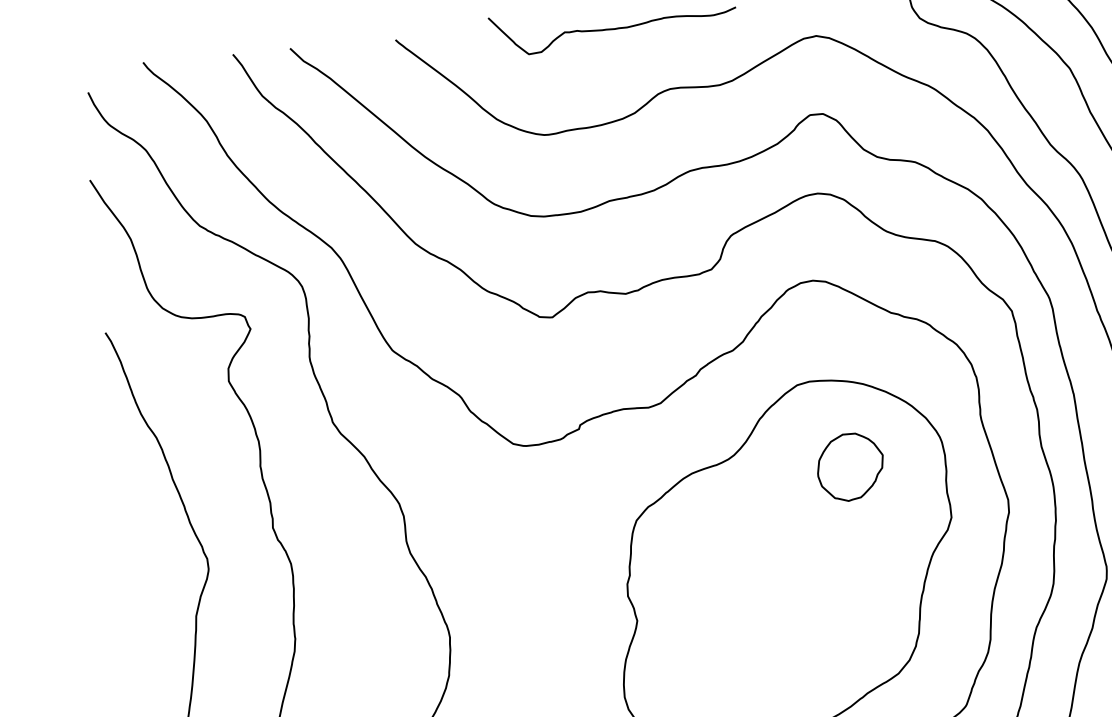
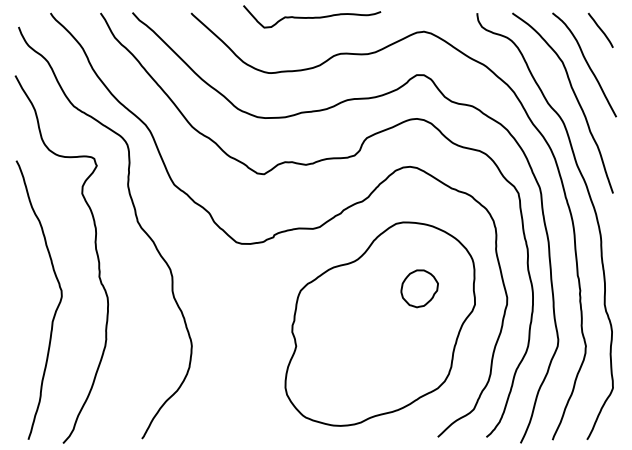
part: (850, 466) -> (419, 288), moved

